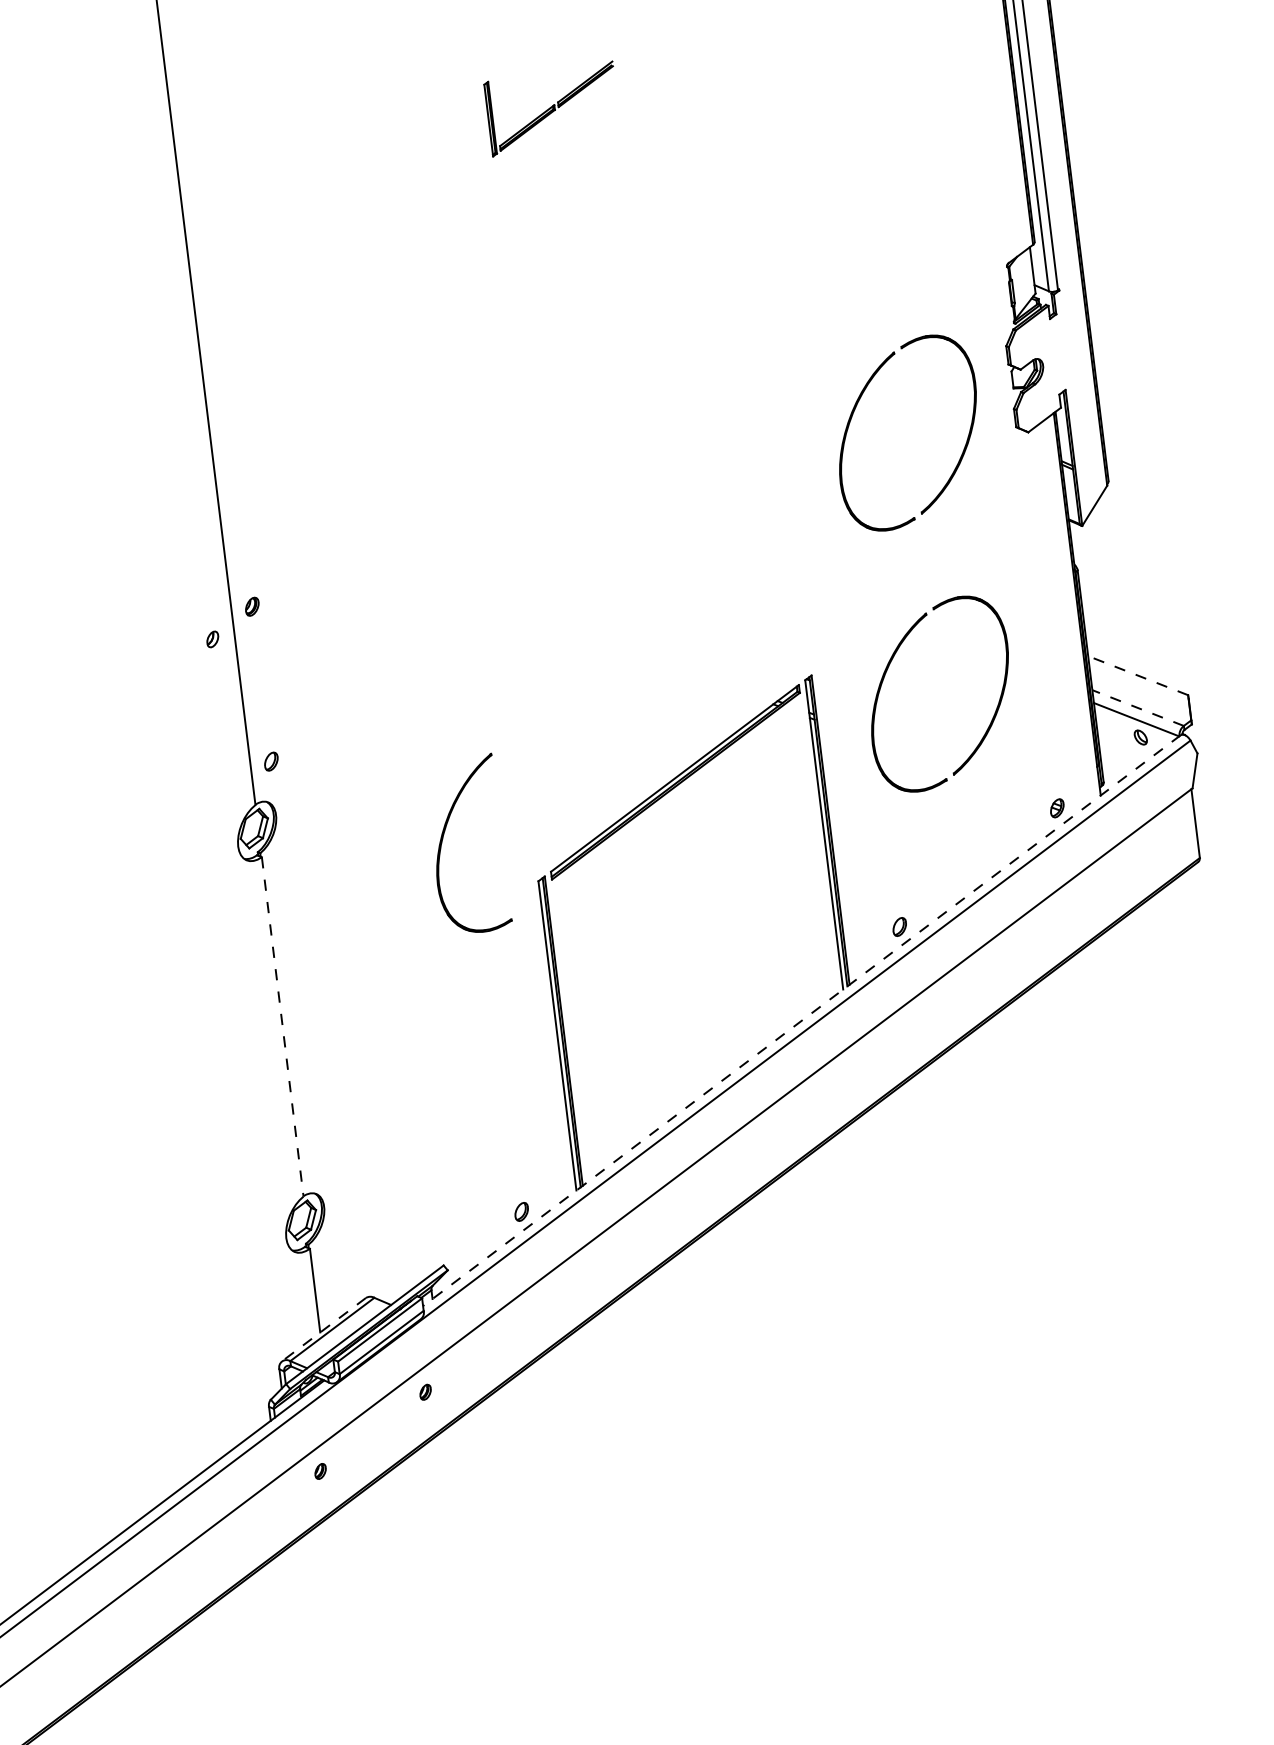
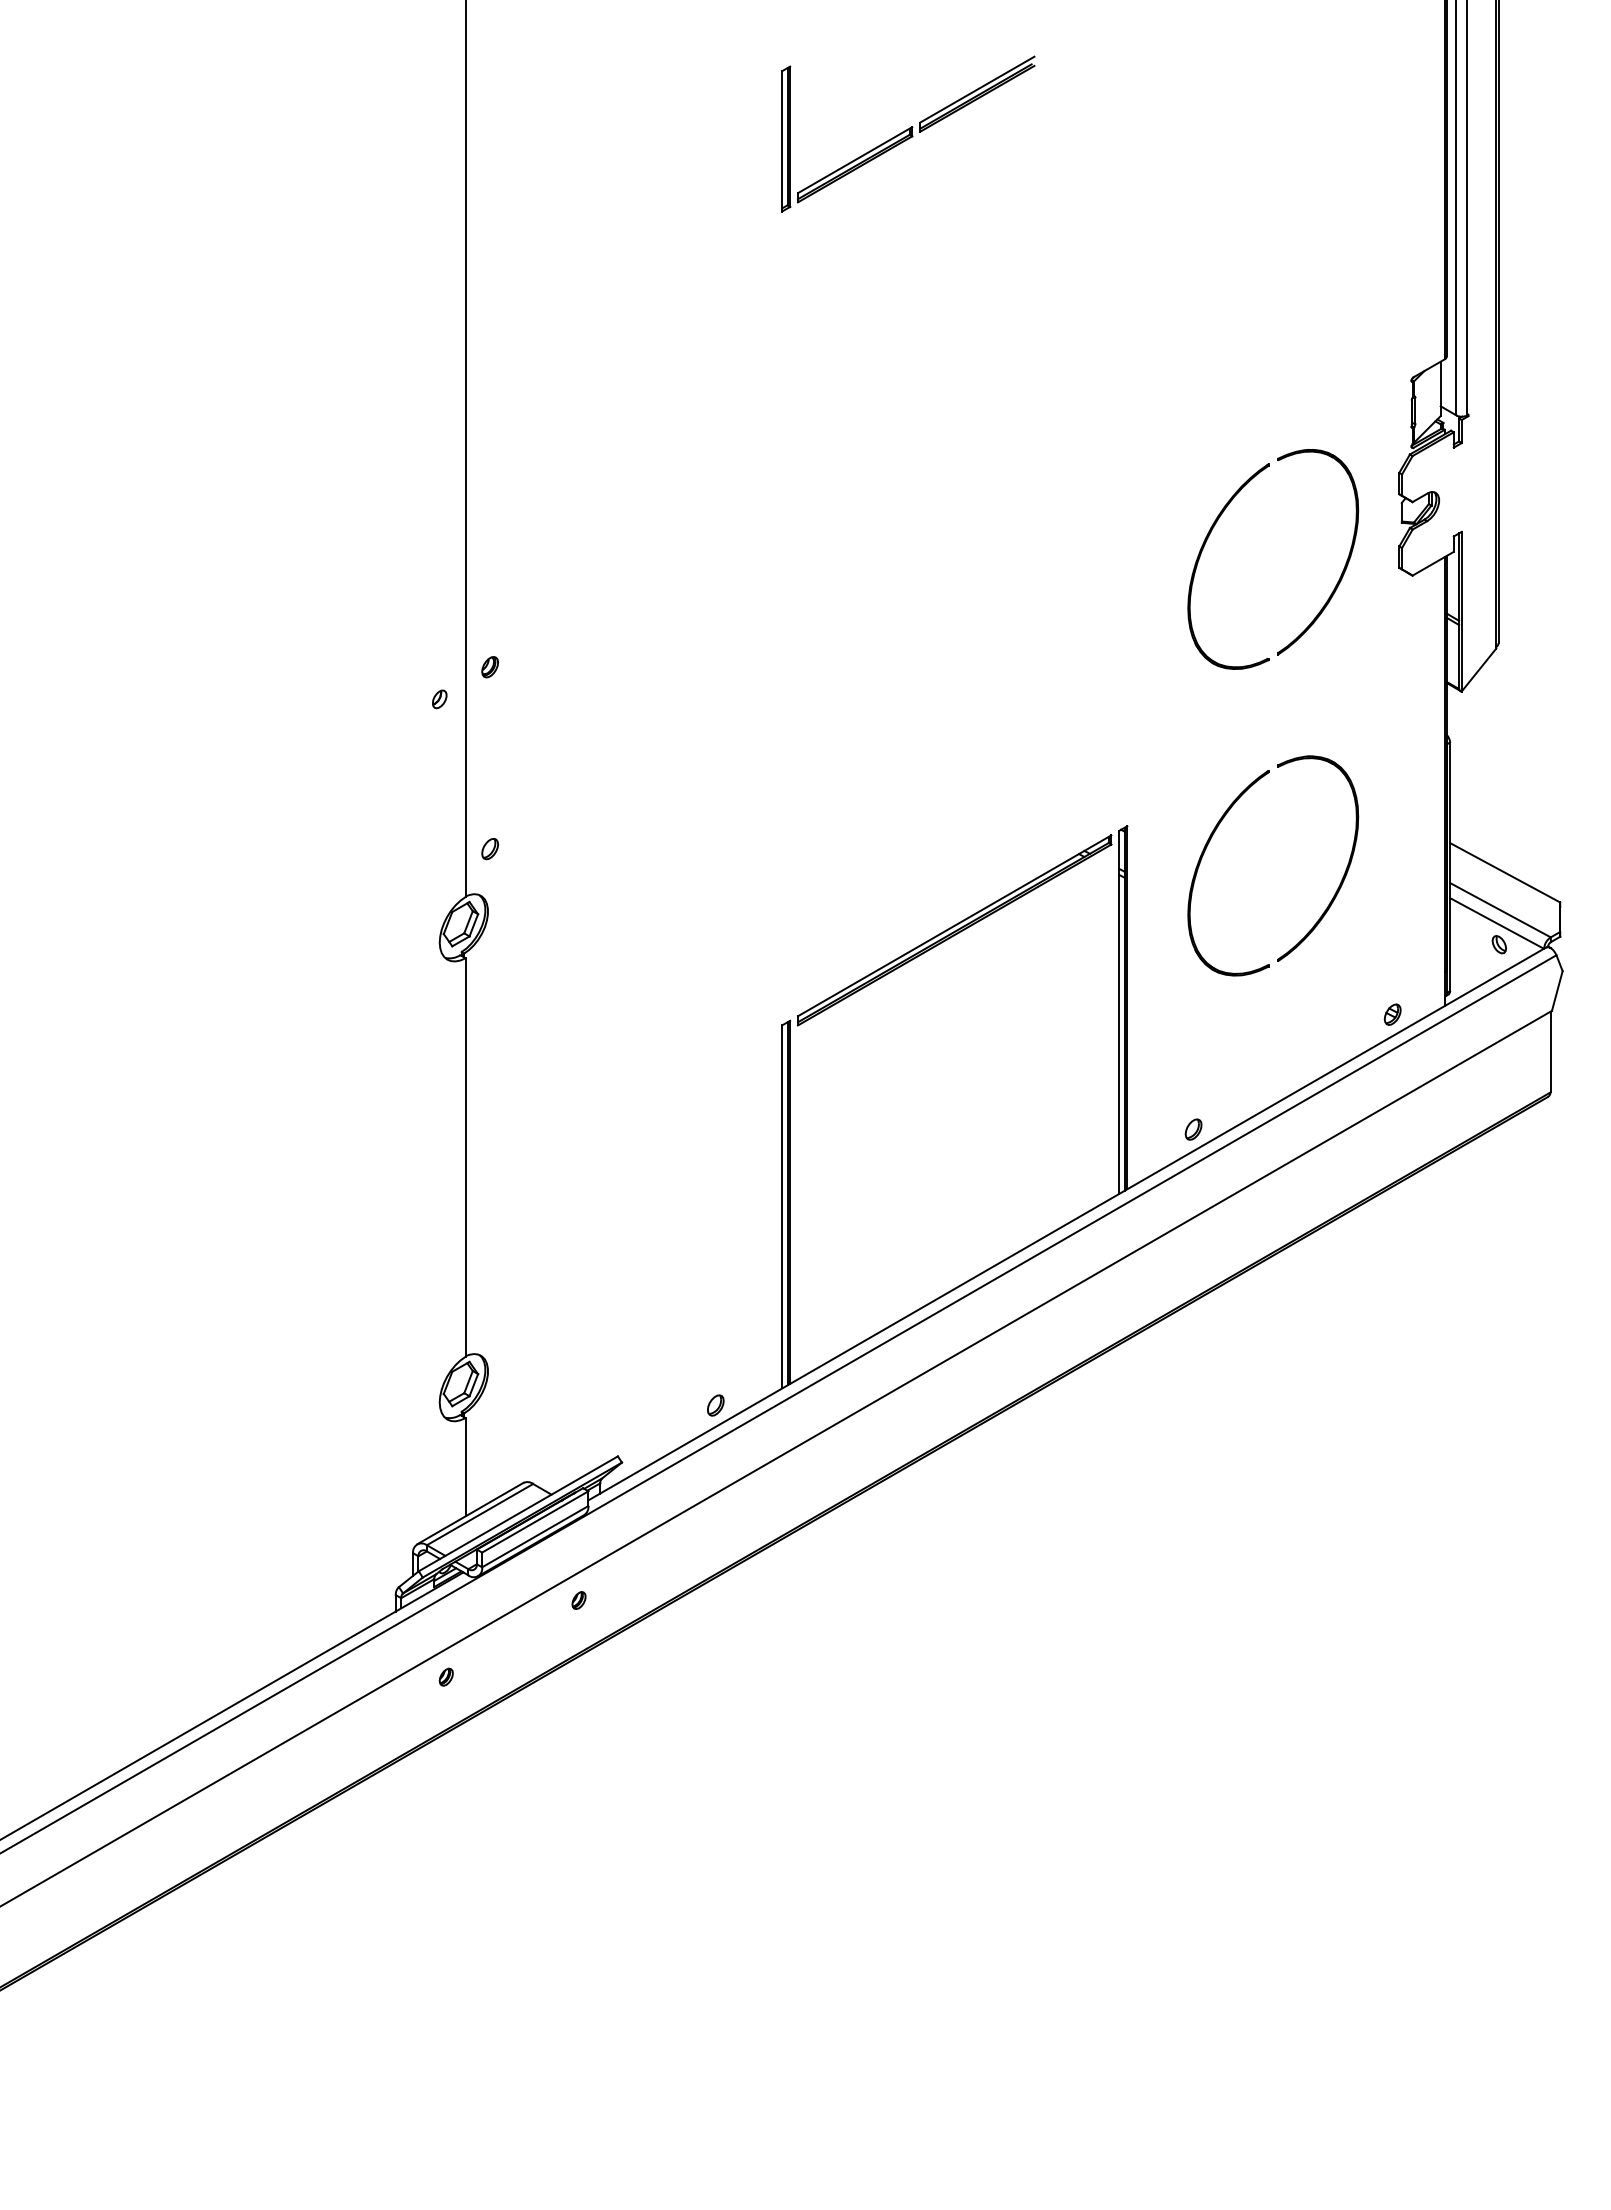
part: (552, 108) -> (908, 133), size x1.67
line: (1138, 675) -> (1505, 872), dashed -> solid
line: (1137, 707) -> (1499, 909), dashed -> solid
part: (442, 840) -> (677, 964), removed
line: (802, 1020) -> (1067, 1224), dashed -> solid
line: (282, 1027) -> (465, 1158), dashed -> solid
line: (323, 1329) -> (469, 1513), dashed -> solid

